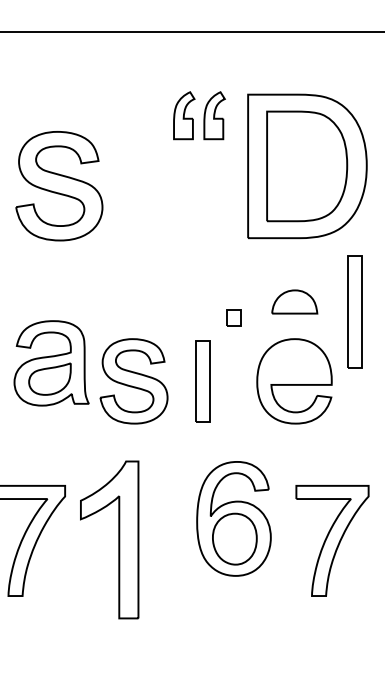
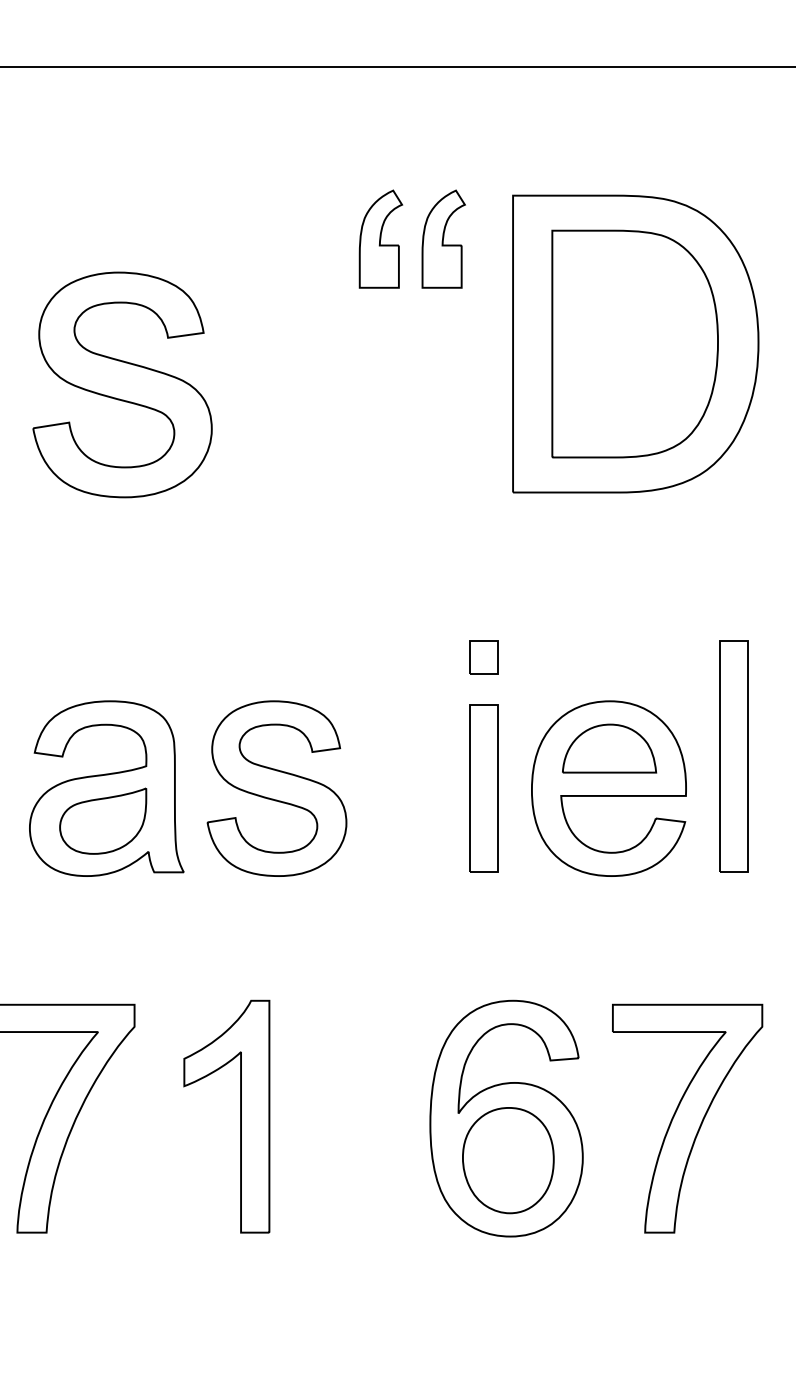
part: (294, 301) -> (608, 747), moved
part: (354, 311) -> (733, 755), moved
part: (51, 363) -> (106, 788), moved
part: (202, 381) -> (482, 788), moved
part: (233, 518) -> (505, 1117), moved
part: (109, 539) -> (226, 1115), size x0.71

